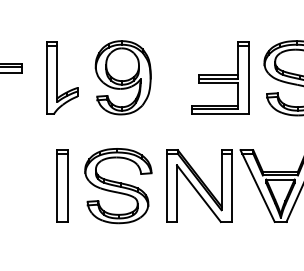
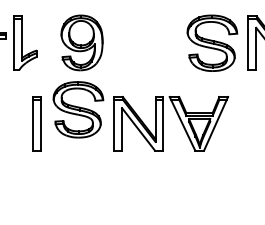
part: (62, 77) -> (25, 42), moved
part: (220, 77) -> (154, 42), removed
part: (118, 185) -> (78, 109), moved

